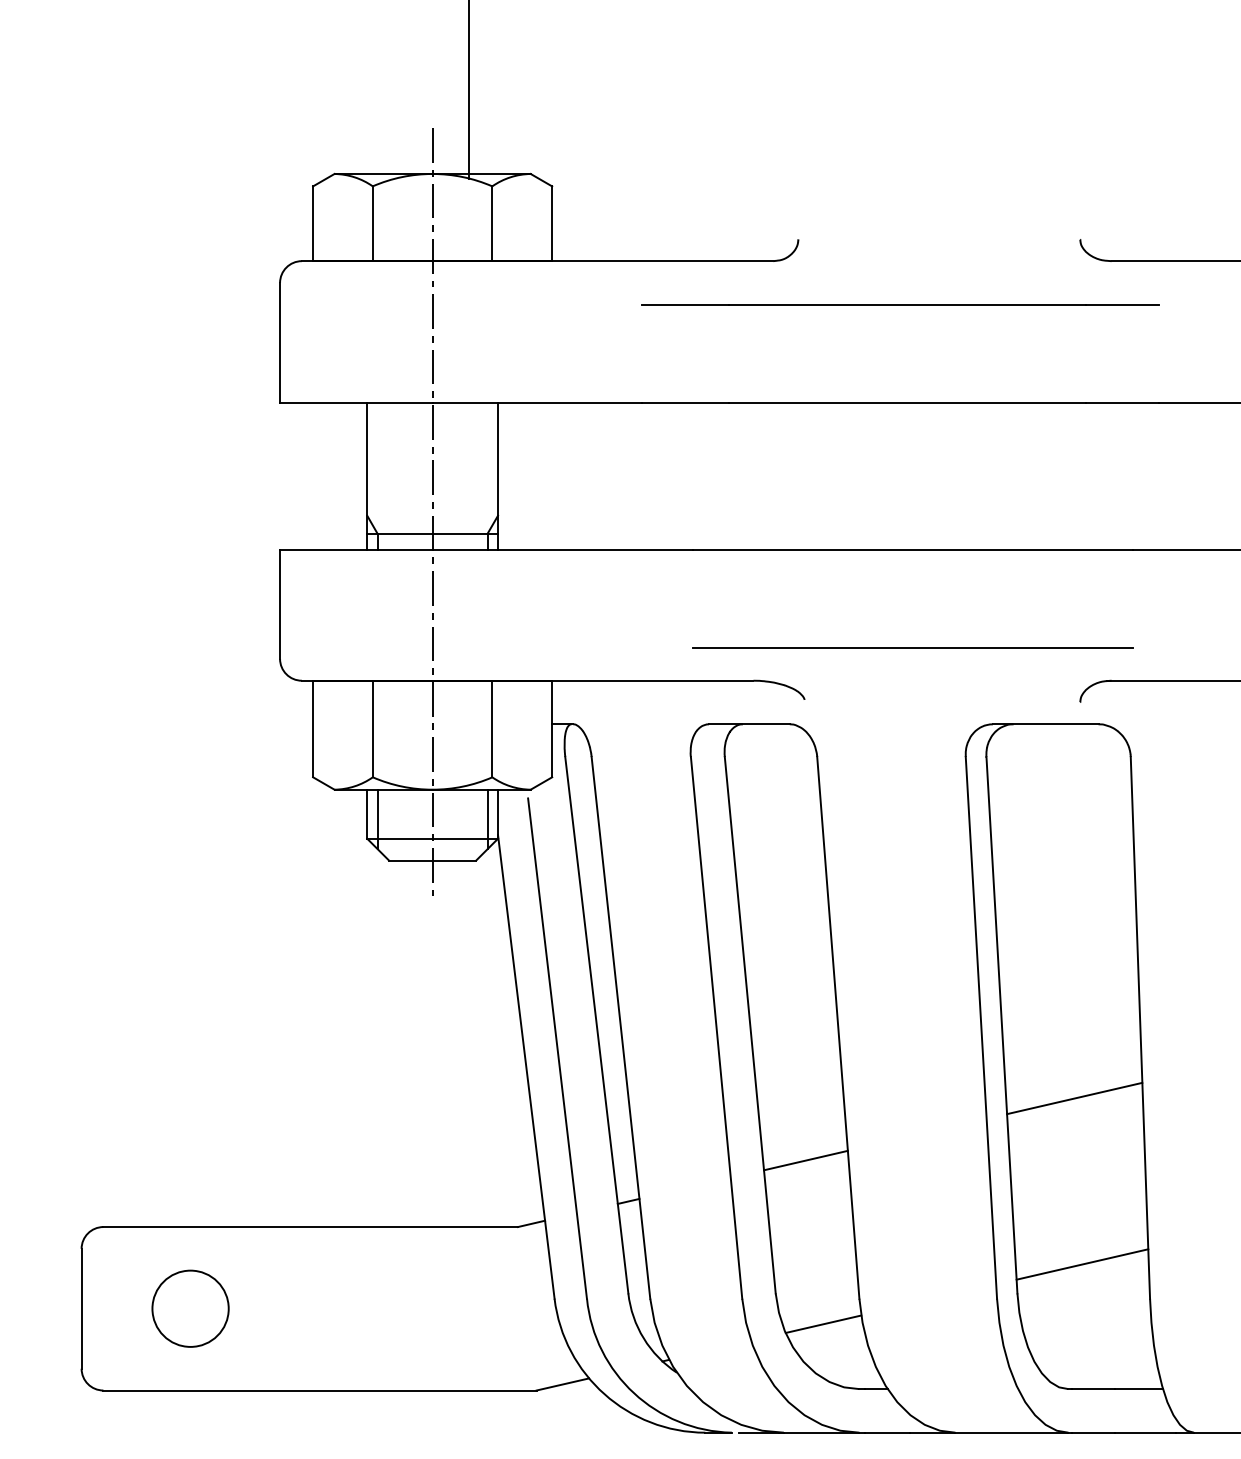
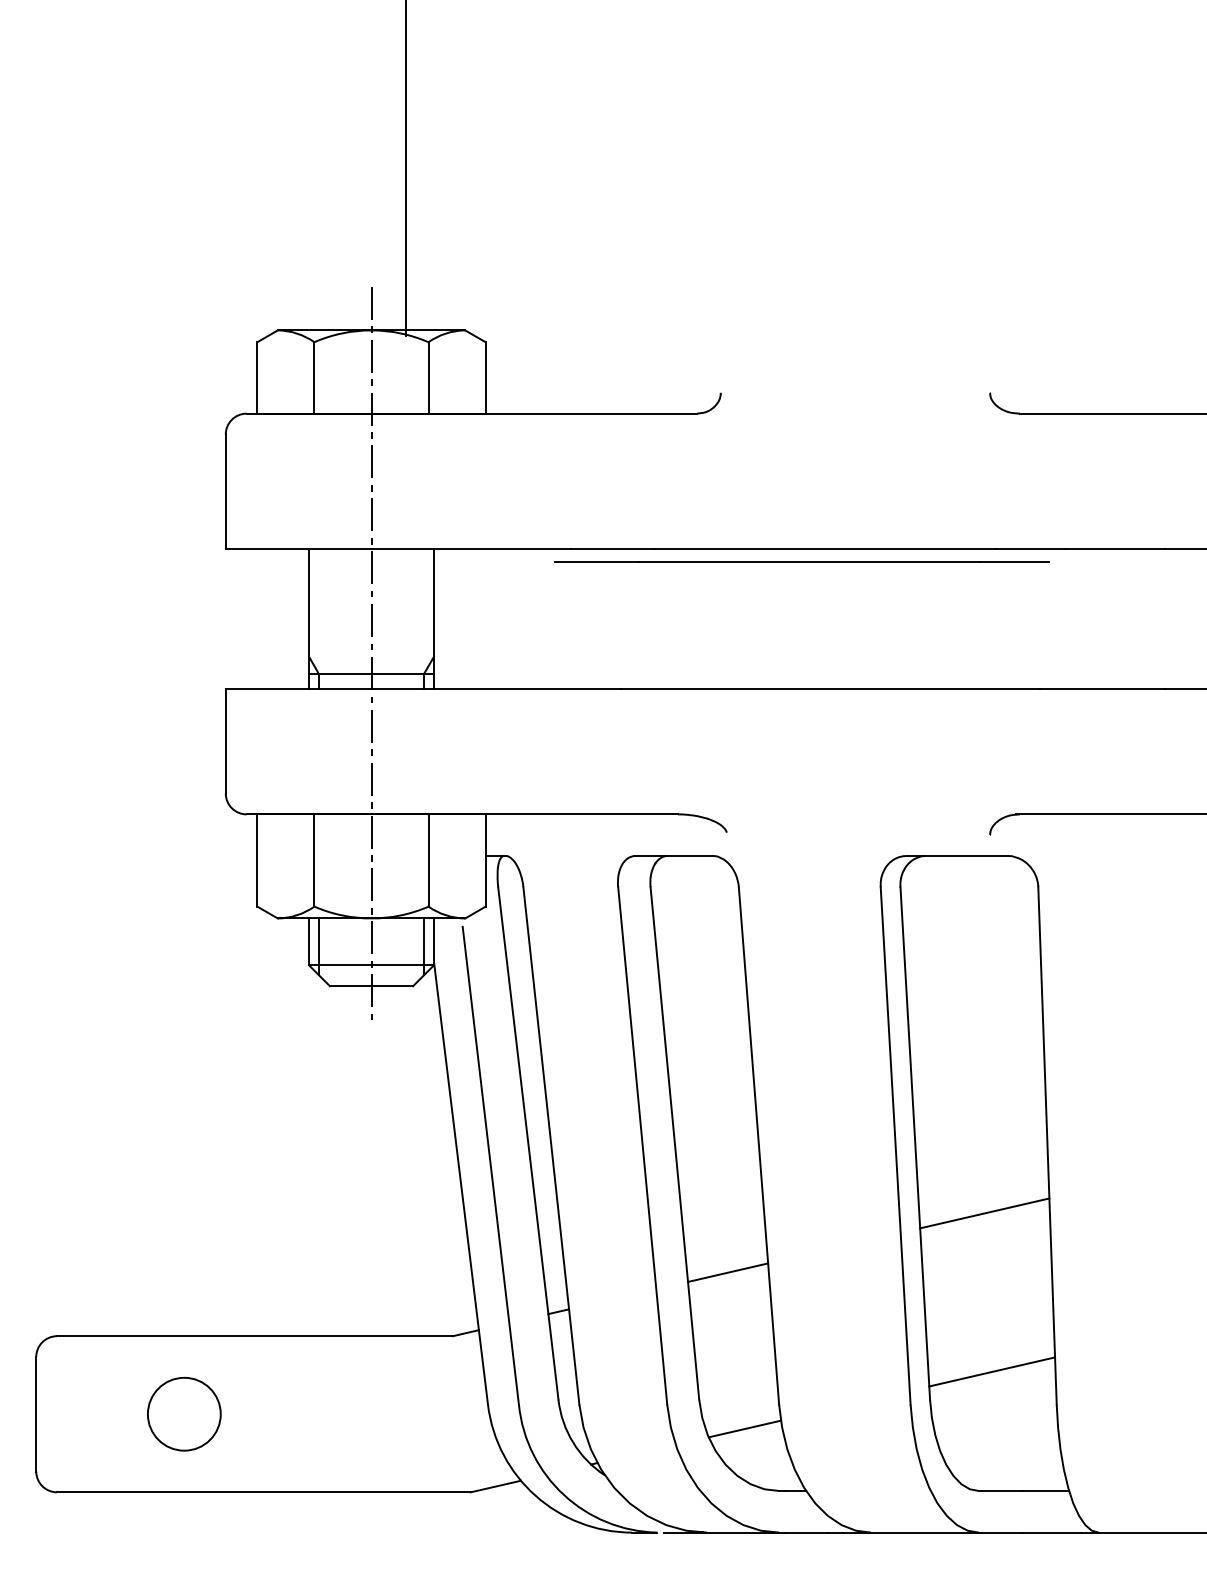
line: (899, 303) -> (801, 561), moved
line: (913, 648) -> (830, 783), removed
circle: (190, 1307) -> (184, 1413), moved

